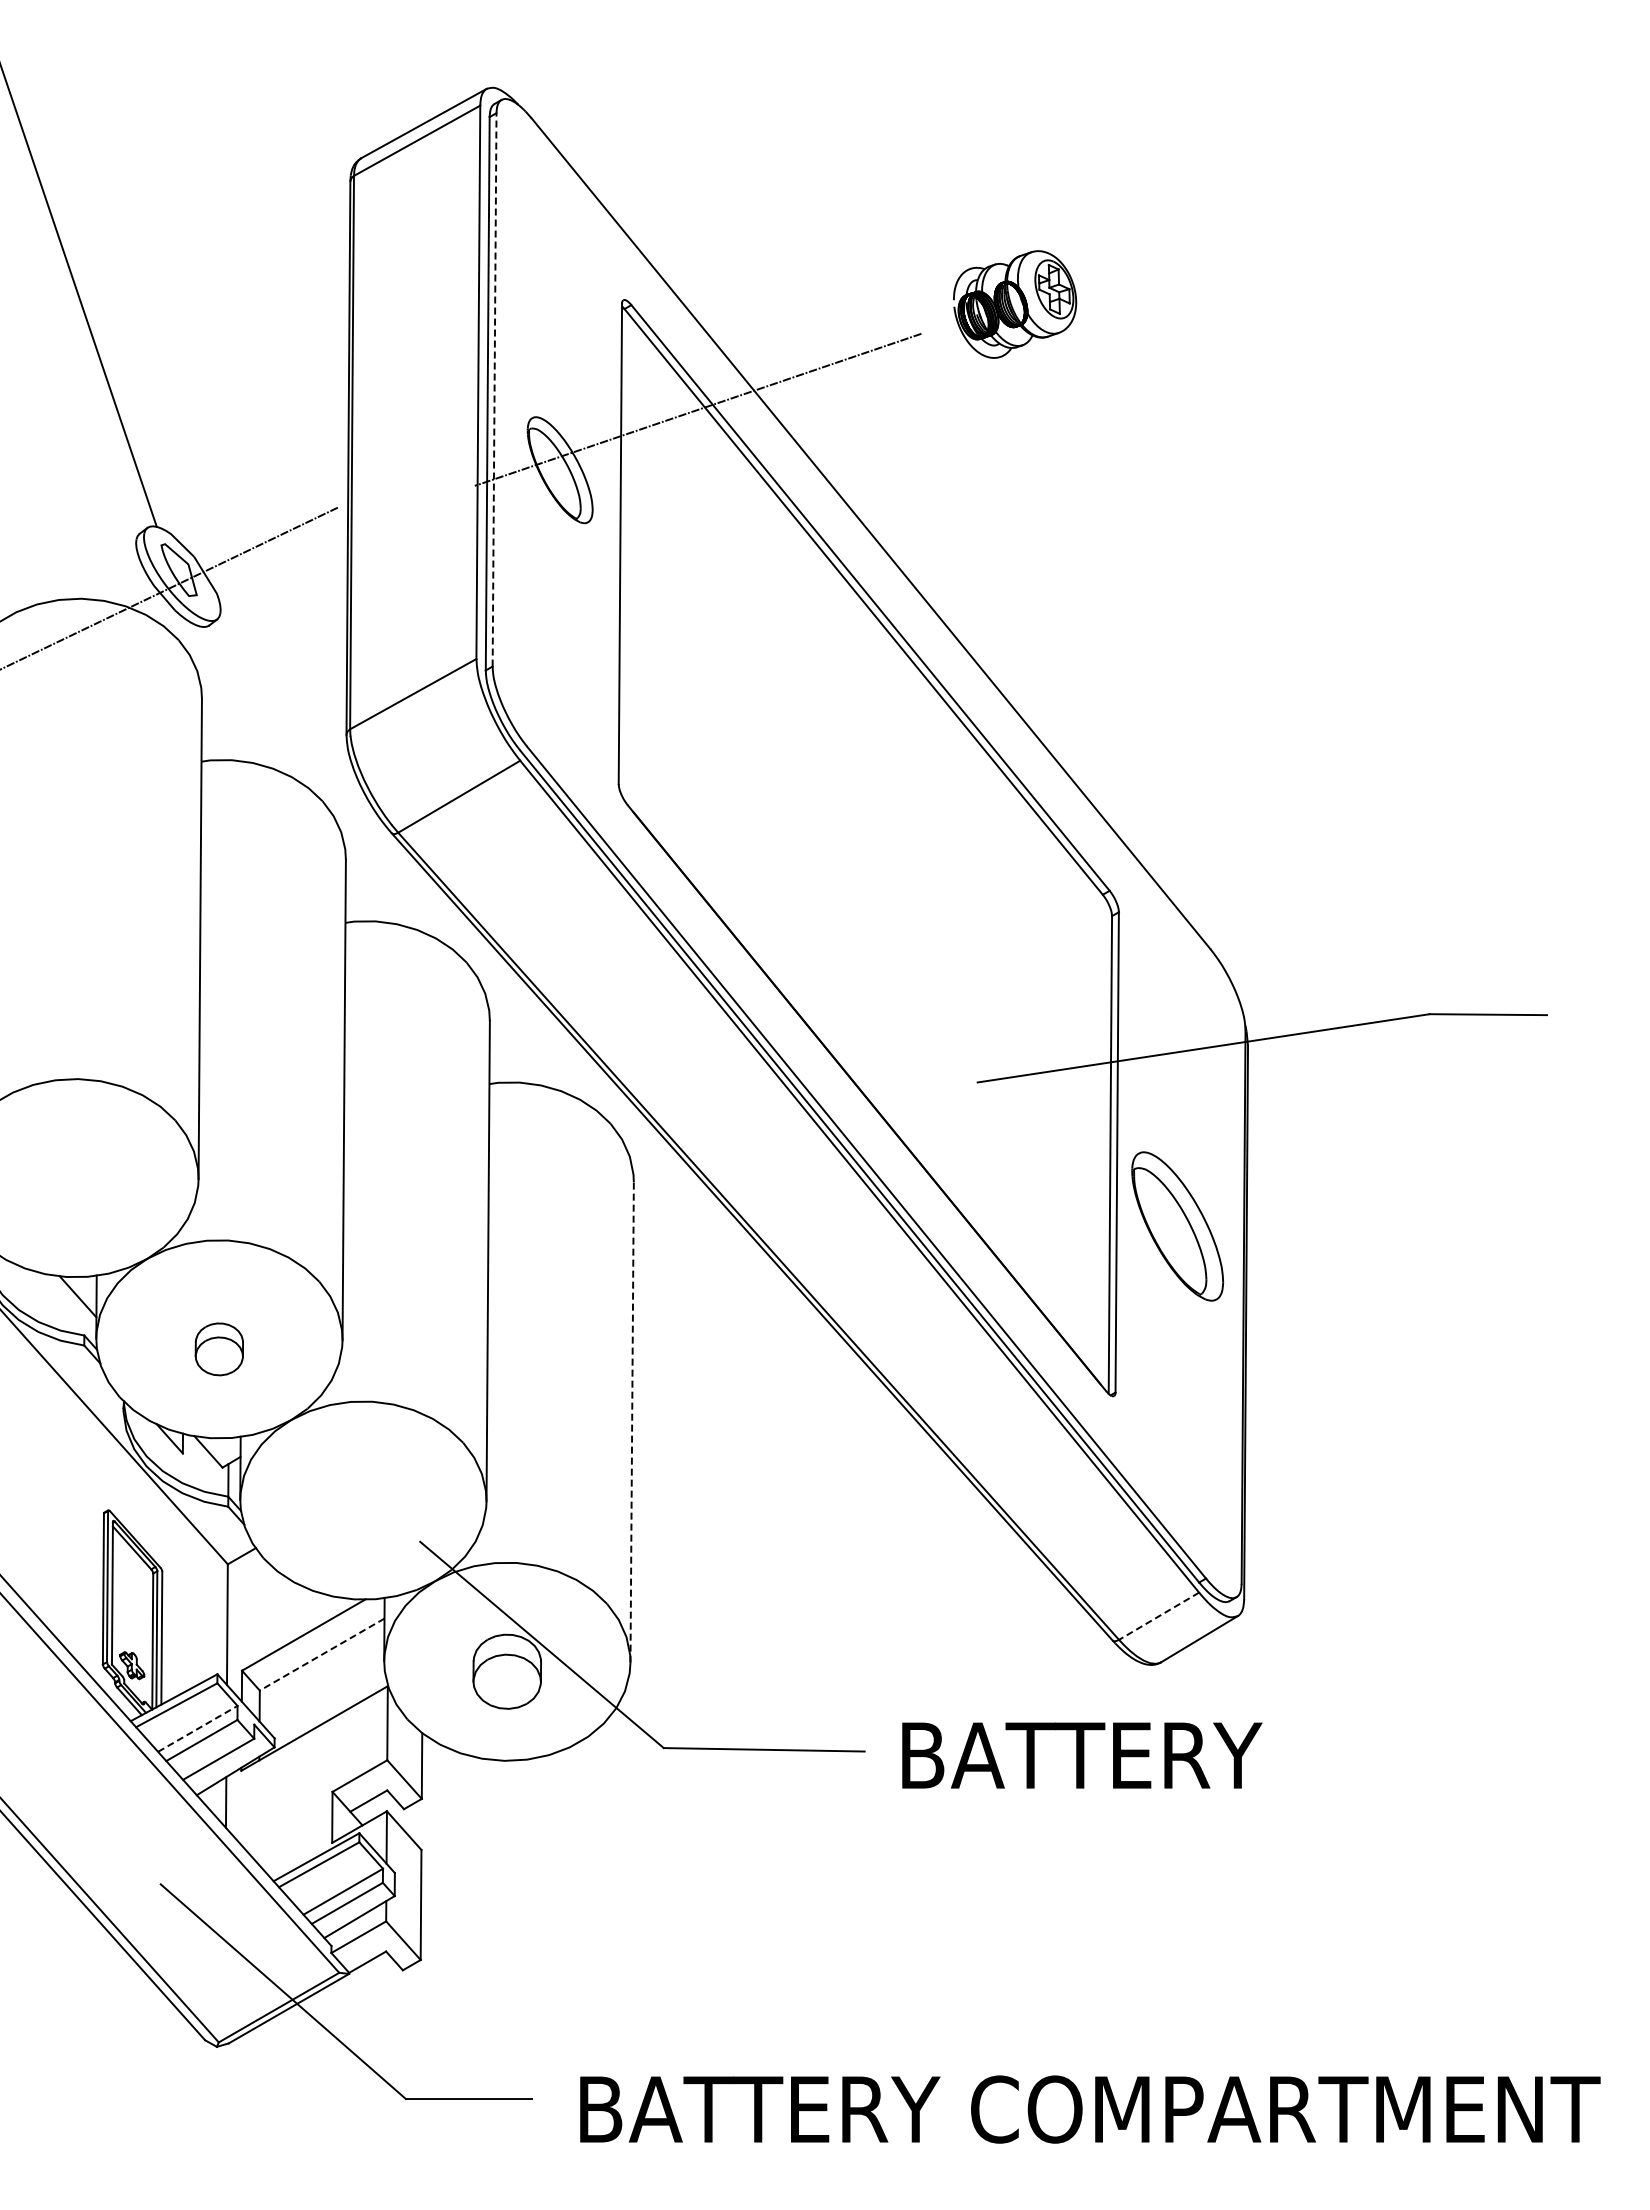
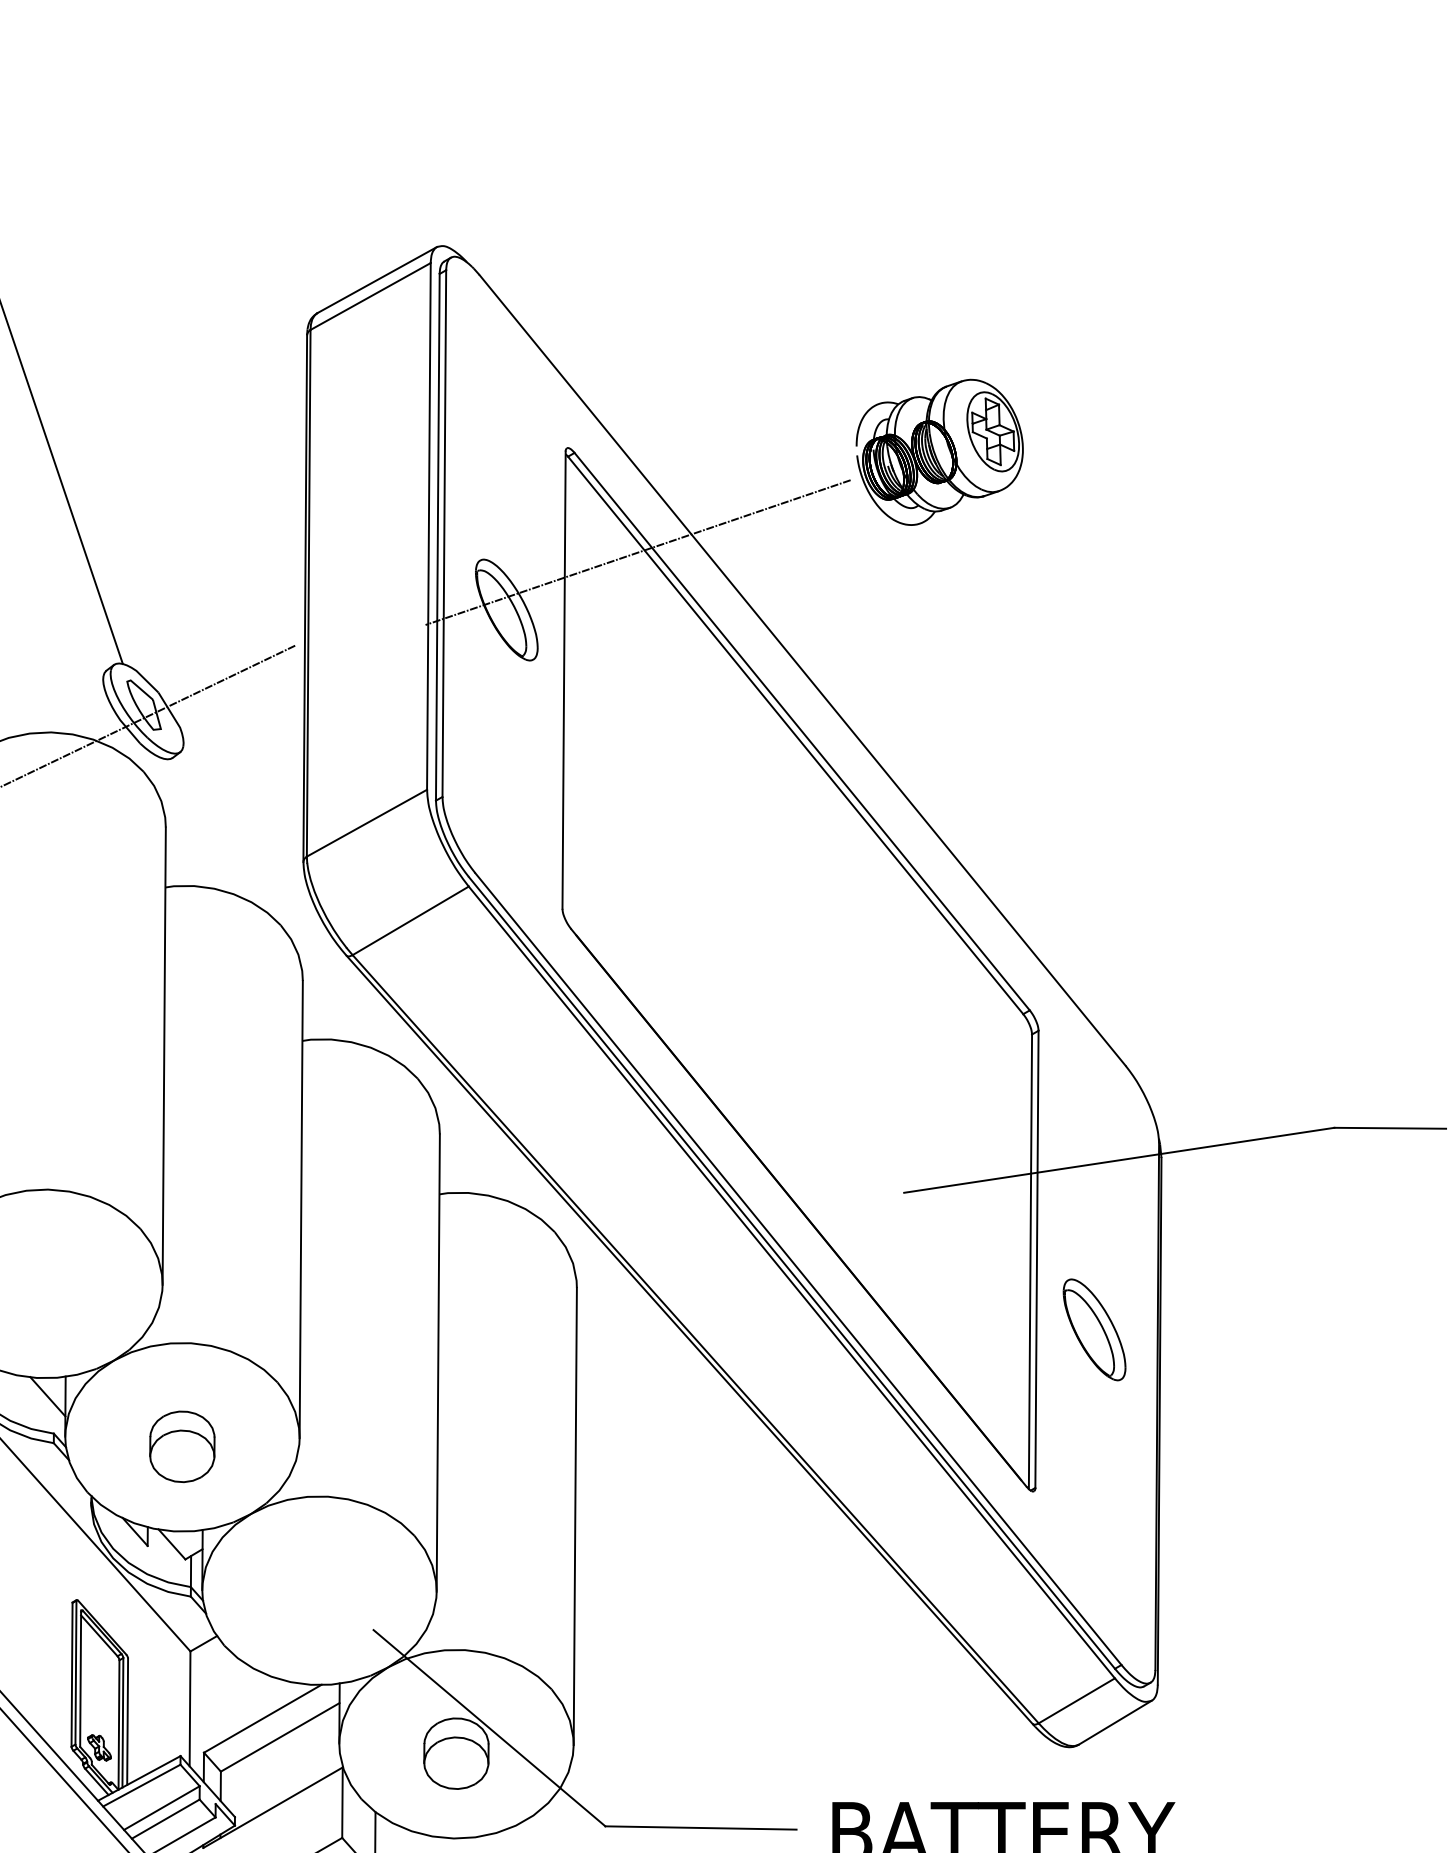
part: (1014, 304) -> (939, 452), size x1.43
line: (494, 389) -> (444, 533), dashed -> solid
part: (1177, 1226) -> (1094, 1329), size x0.71
part: (219, 1349) -> (182, 1446), size x1.43
line: (632, 1421) -> (575, 1515), dashed -> solid
line: (1158, 1616) -> (1076, 1701), dashed -> solid
line: (322, 1654) -> (280, 1737), dashed -> solid
line: (197, 1728) -> (161, 1807), dashed -> solid

